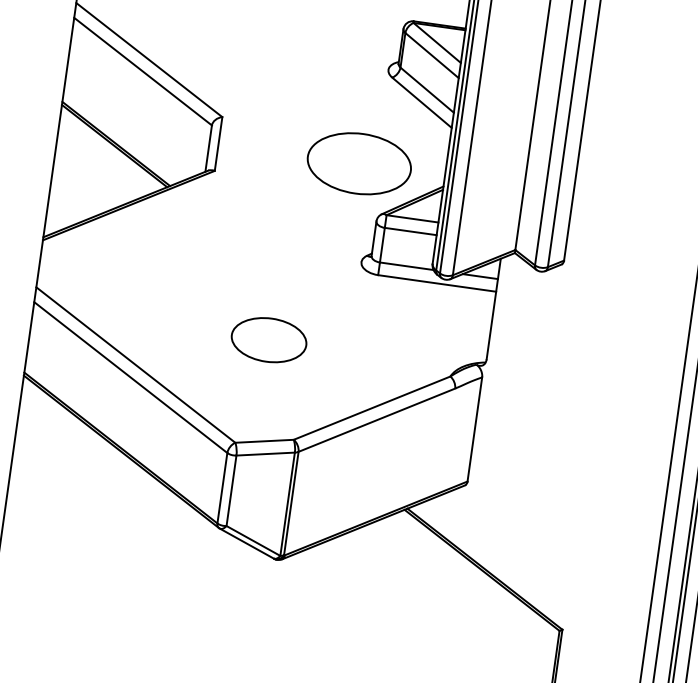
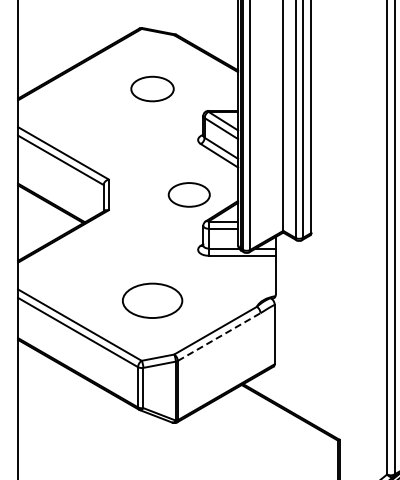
part: (359, 163) -> (189, 194), size x0.7
part: (269, 339) -> (152, 300), size x1.4
line: (377, 421) -> (219, 337), solid -> dashed

